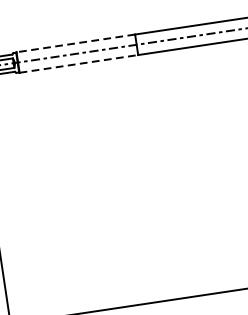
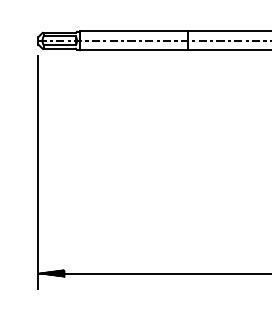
line: (75, 43) -> (133, 31), dashed -> solid
line: (79, 64) -> (134, 50), dashed -> solid

